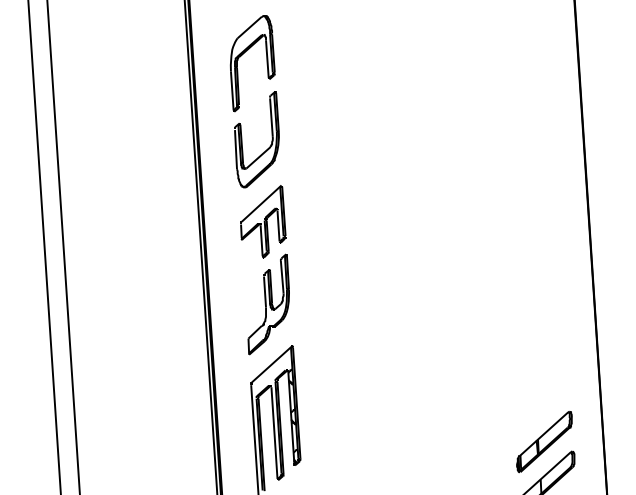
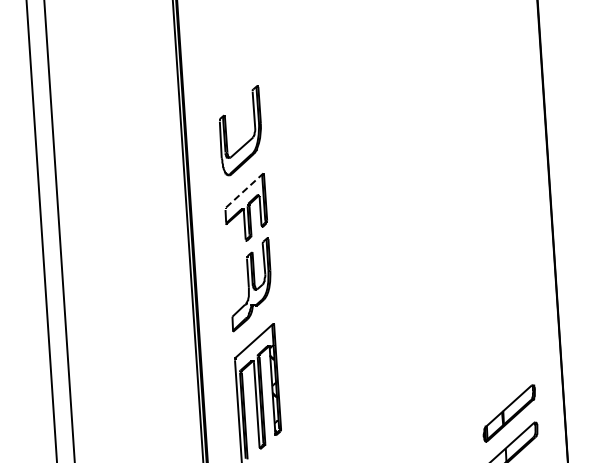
part: (244, 53) -> (228, 50), removed
line: (262, 203) -> (245, 190), solid -> dashed

